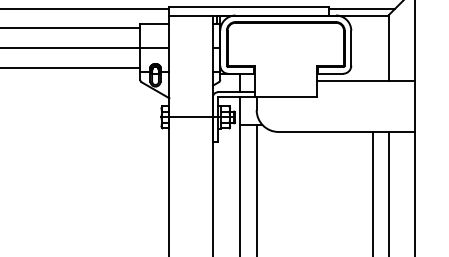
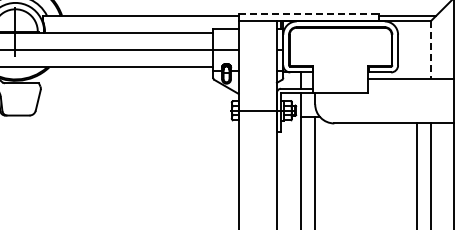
line: (250, 6) -> (309, 13), solid -> dashed
line: (389, 48) -> (431, 50), solid -> dashed

